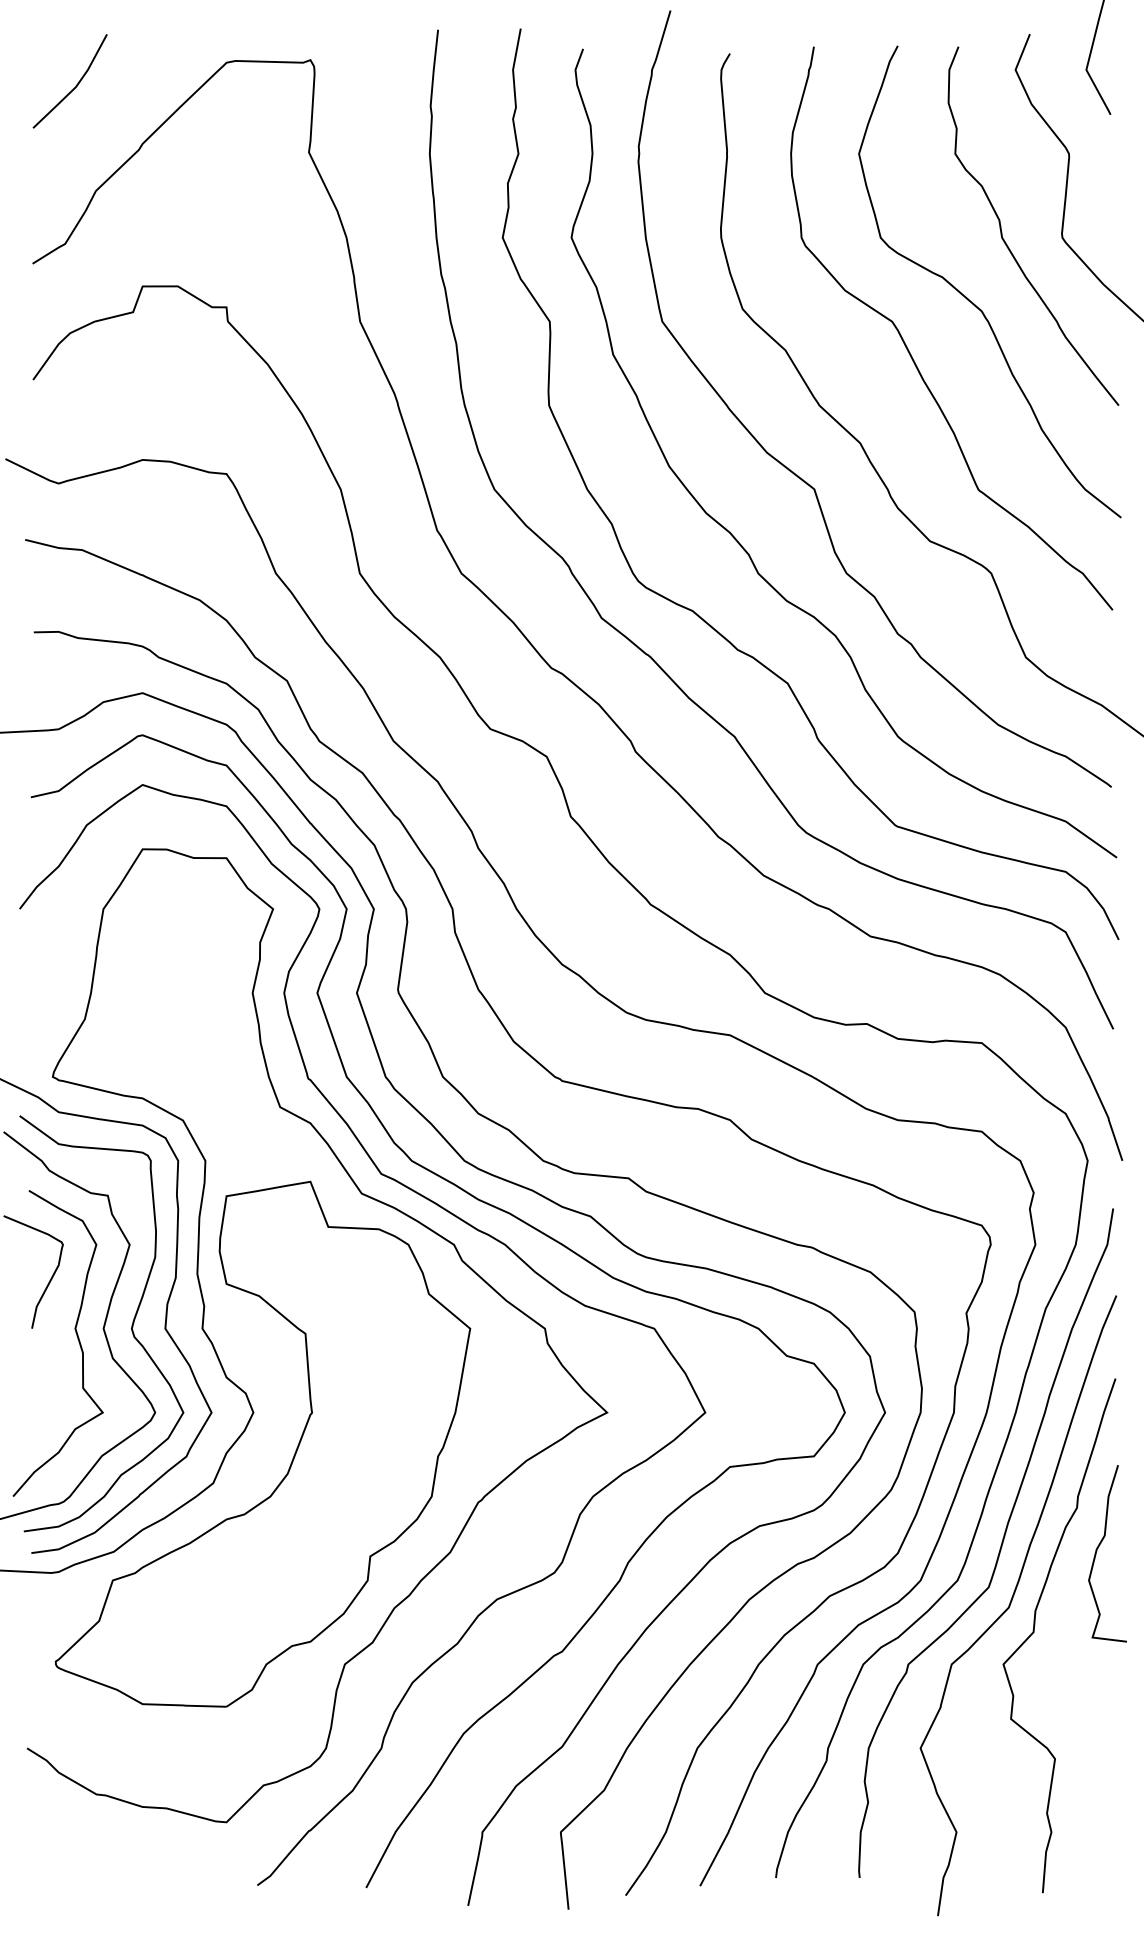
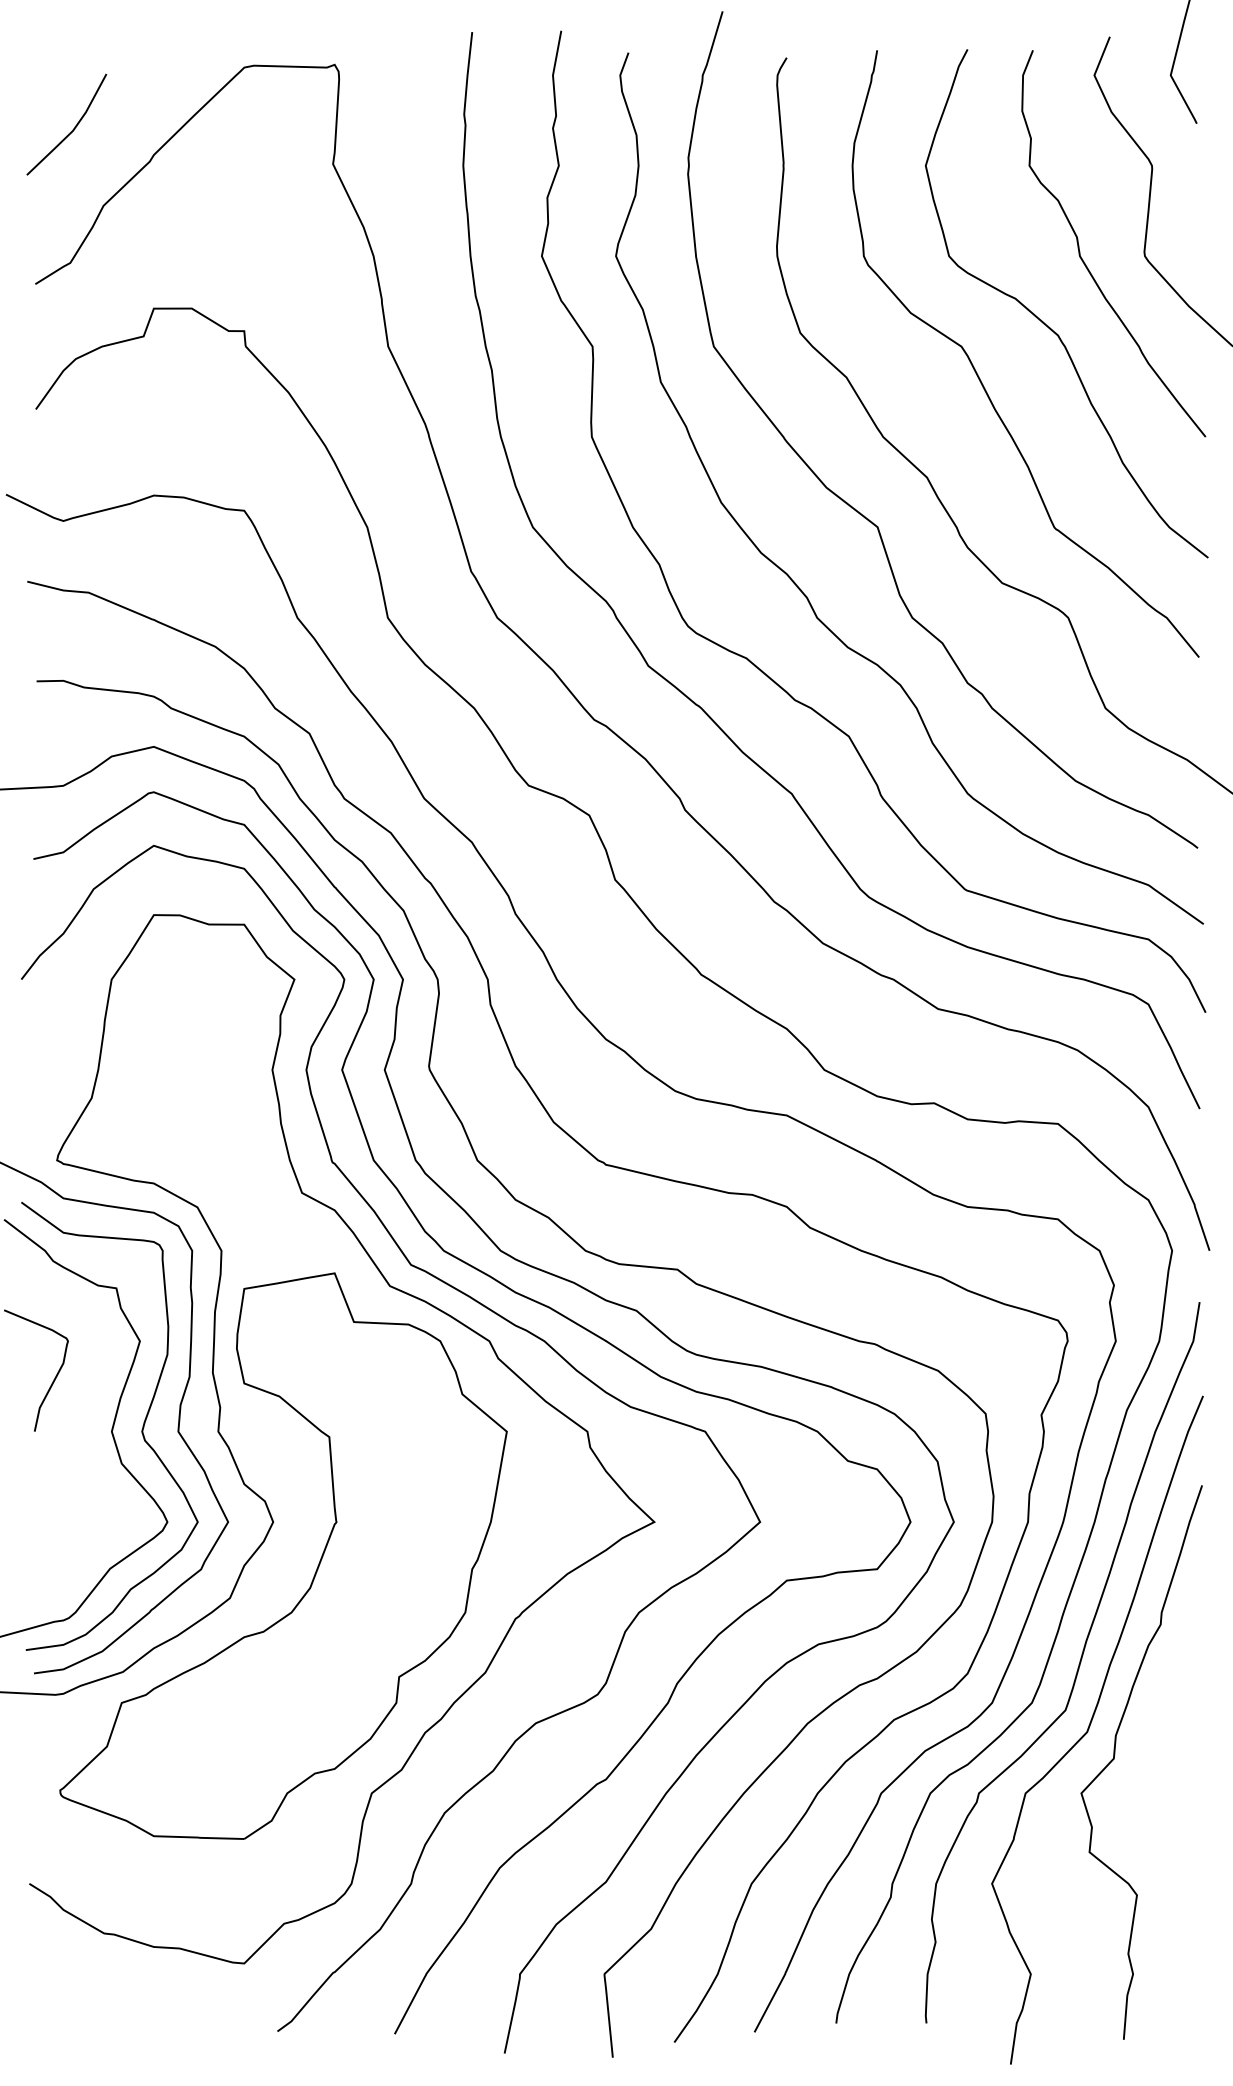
line: (75, 85) -> (72, 129), moved
curve: (77, 1338) -> (83, 1442), removed
curve: (1099, 1547) -> (1184, 1667), removed

